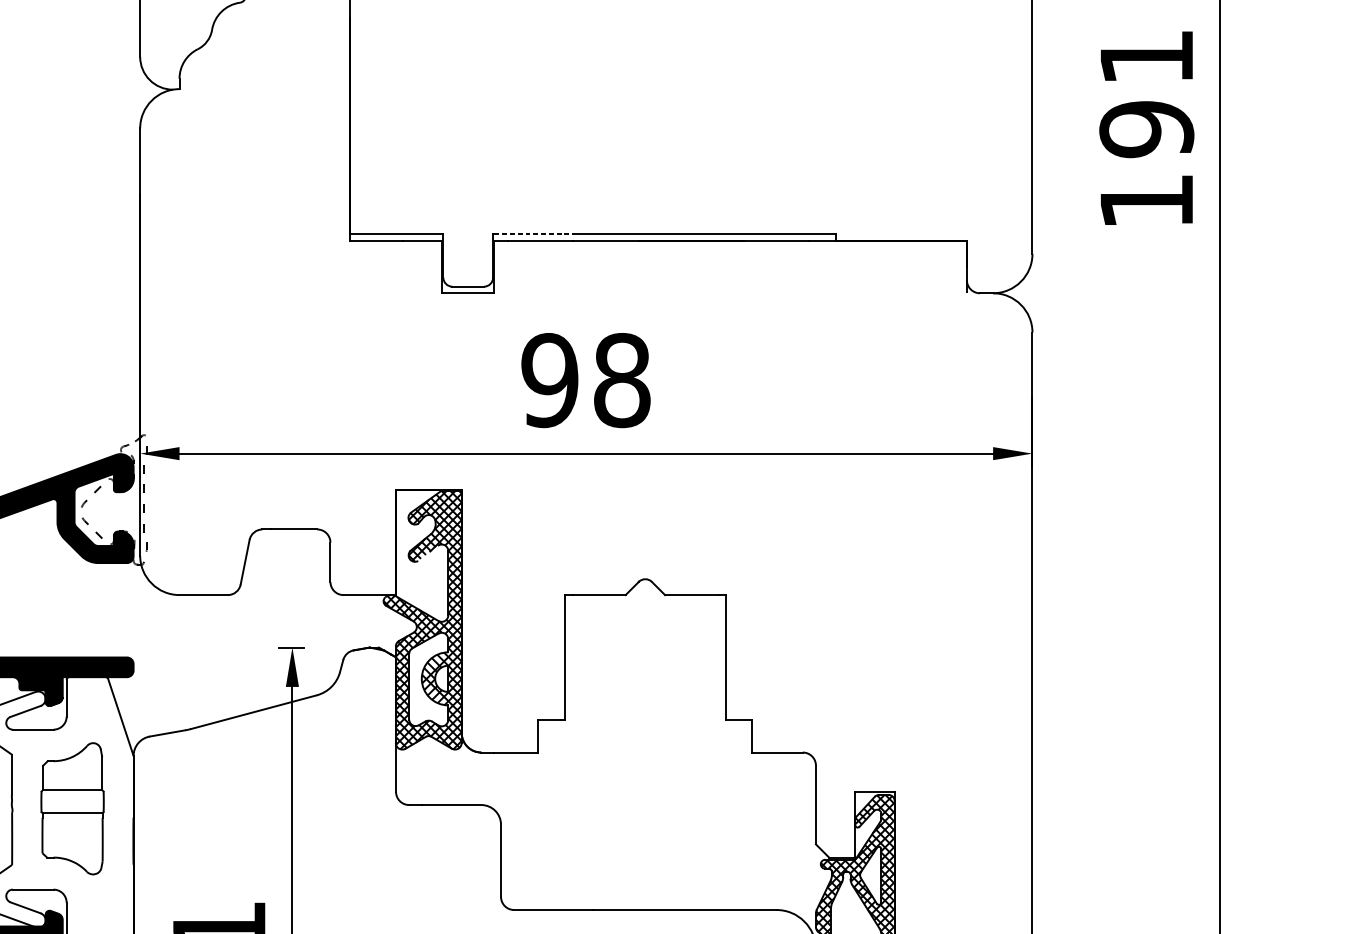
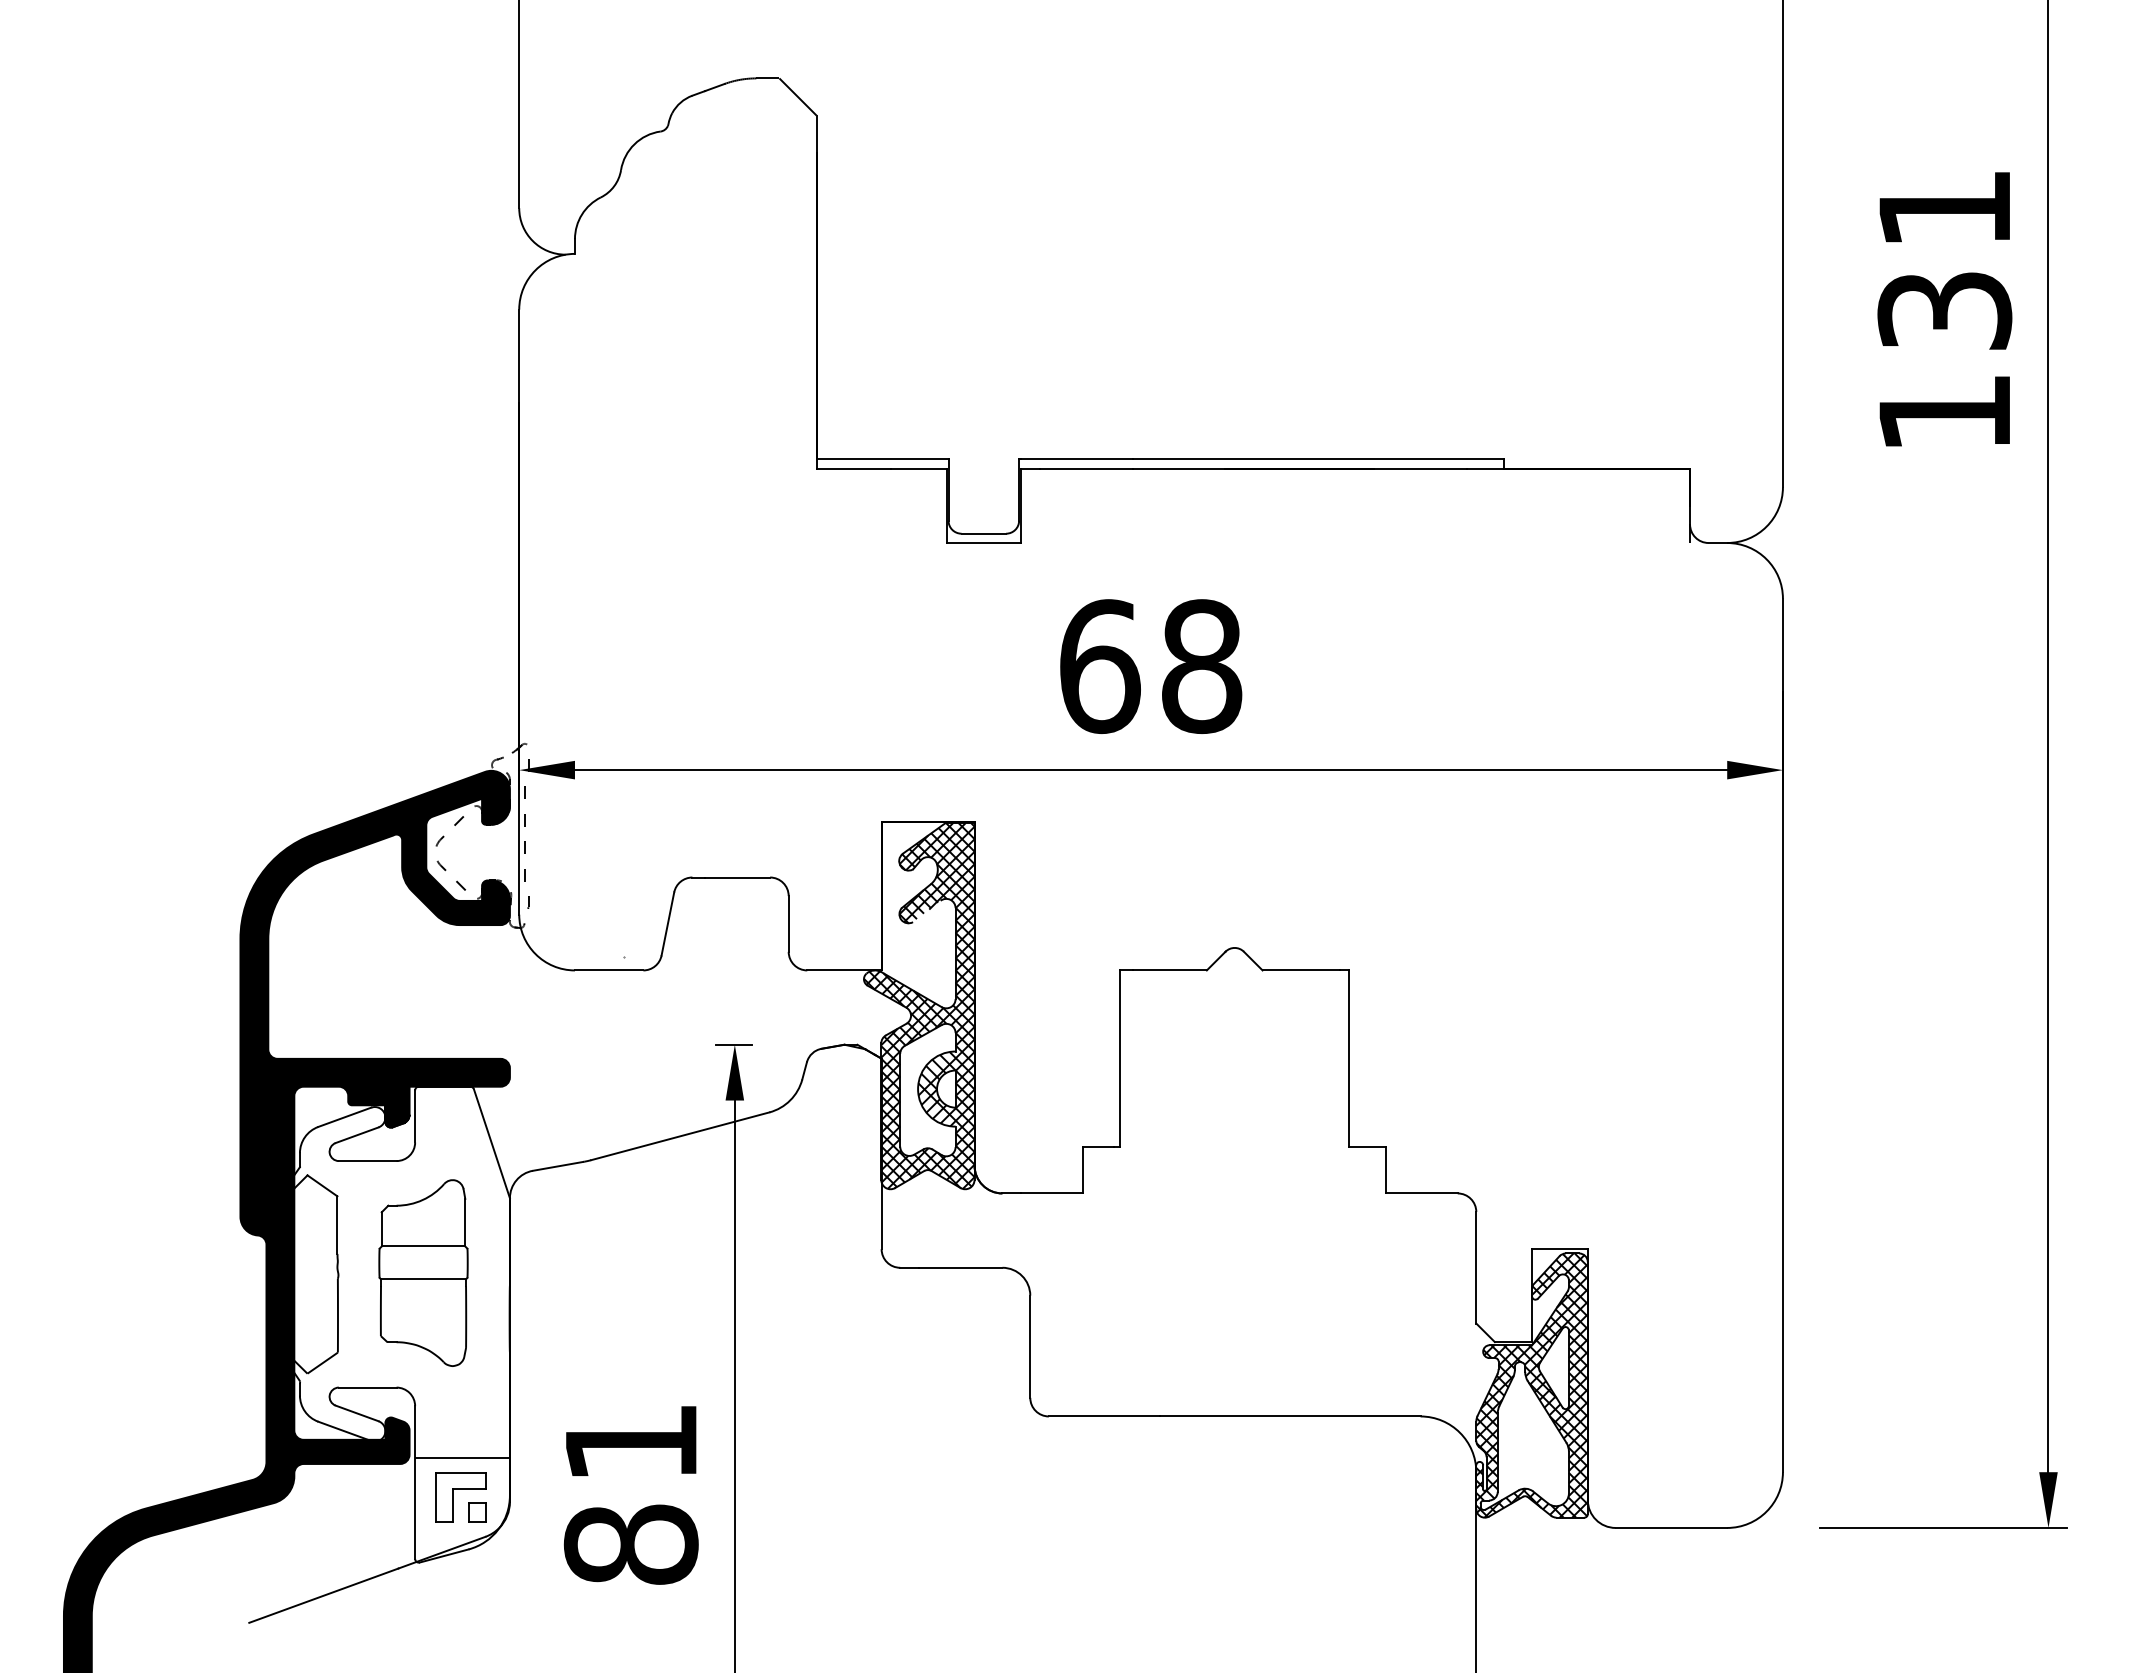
text: (1146, 129) -> (1944, 311), 191 -> 131
line: (533, 234) -> (1076, 459), dashed -> solid
text: (549, 380) -> (1099, 666), 98 -> 68

